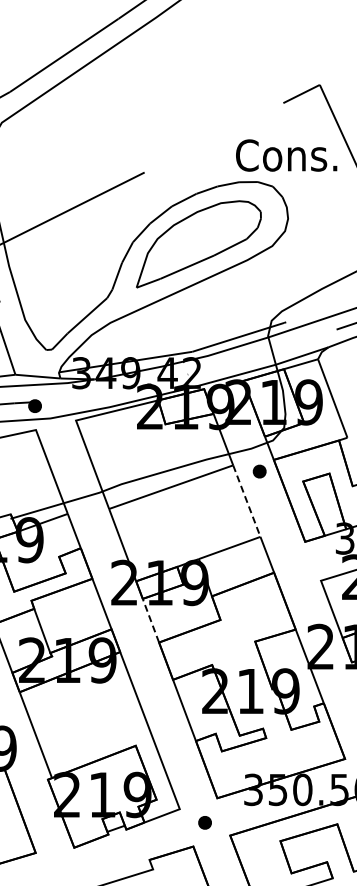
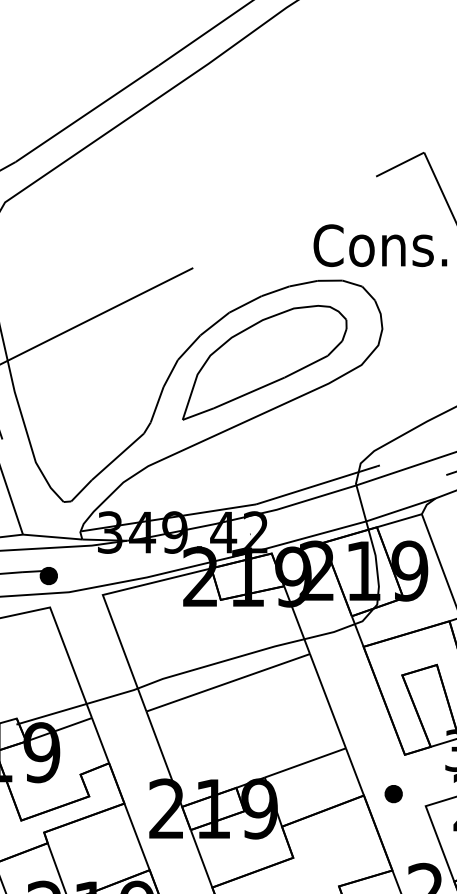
part: (259, 471) -> (393, 793), moved
line: (247, 501) -> (328, 701), dashed -> solid
line: (150, 620) -> (200, 858), dashed -> solid

